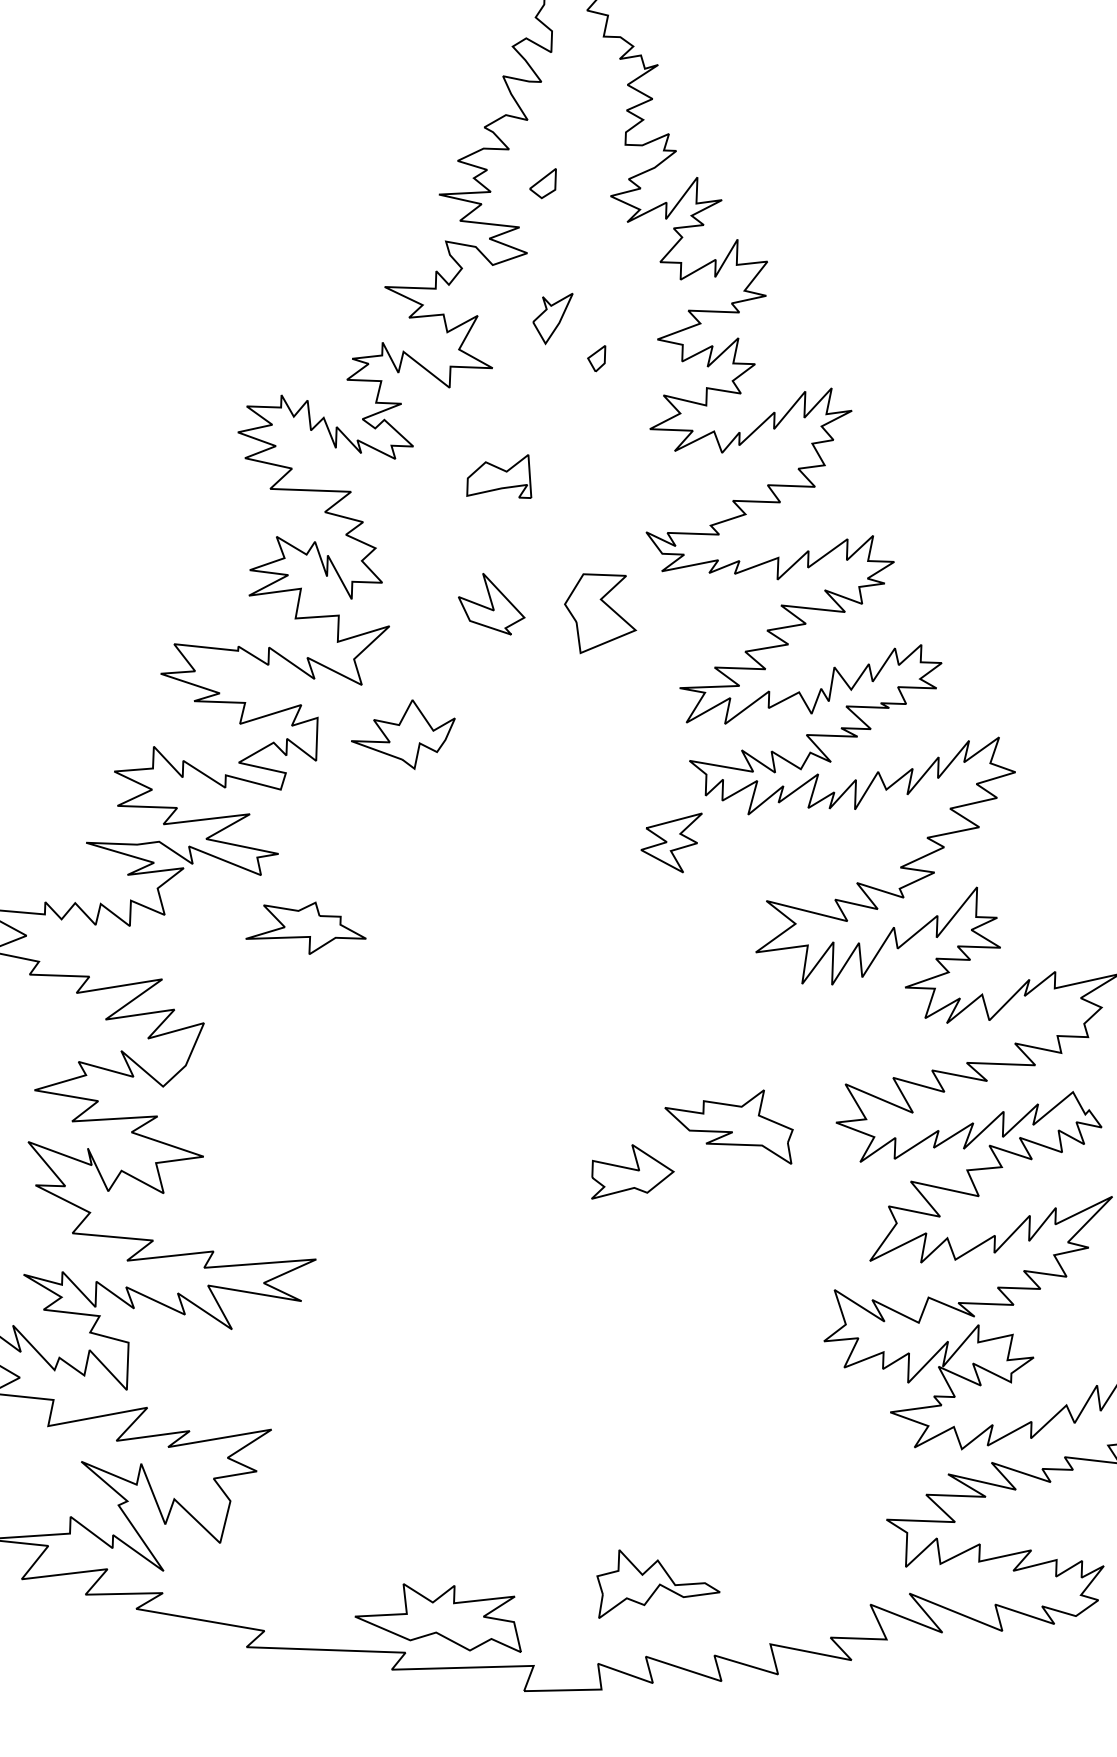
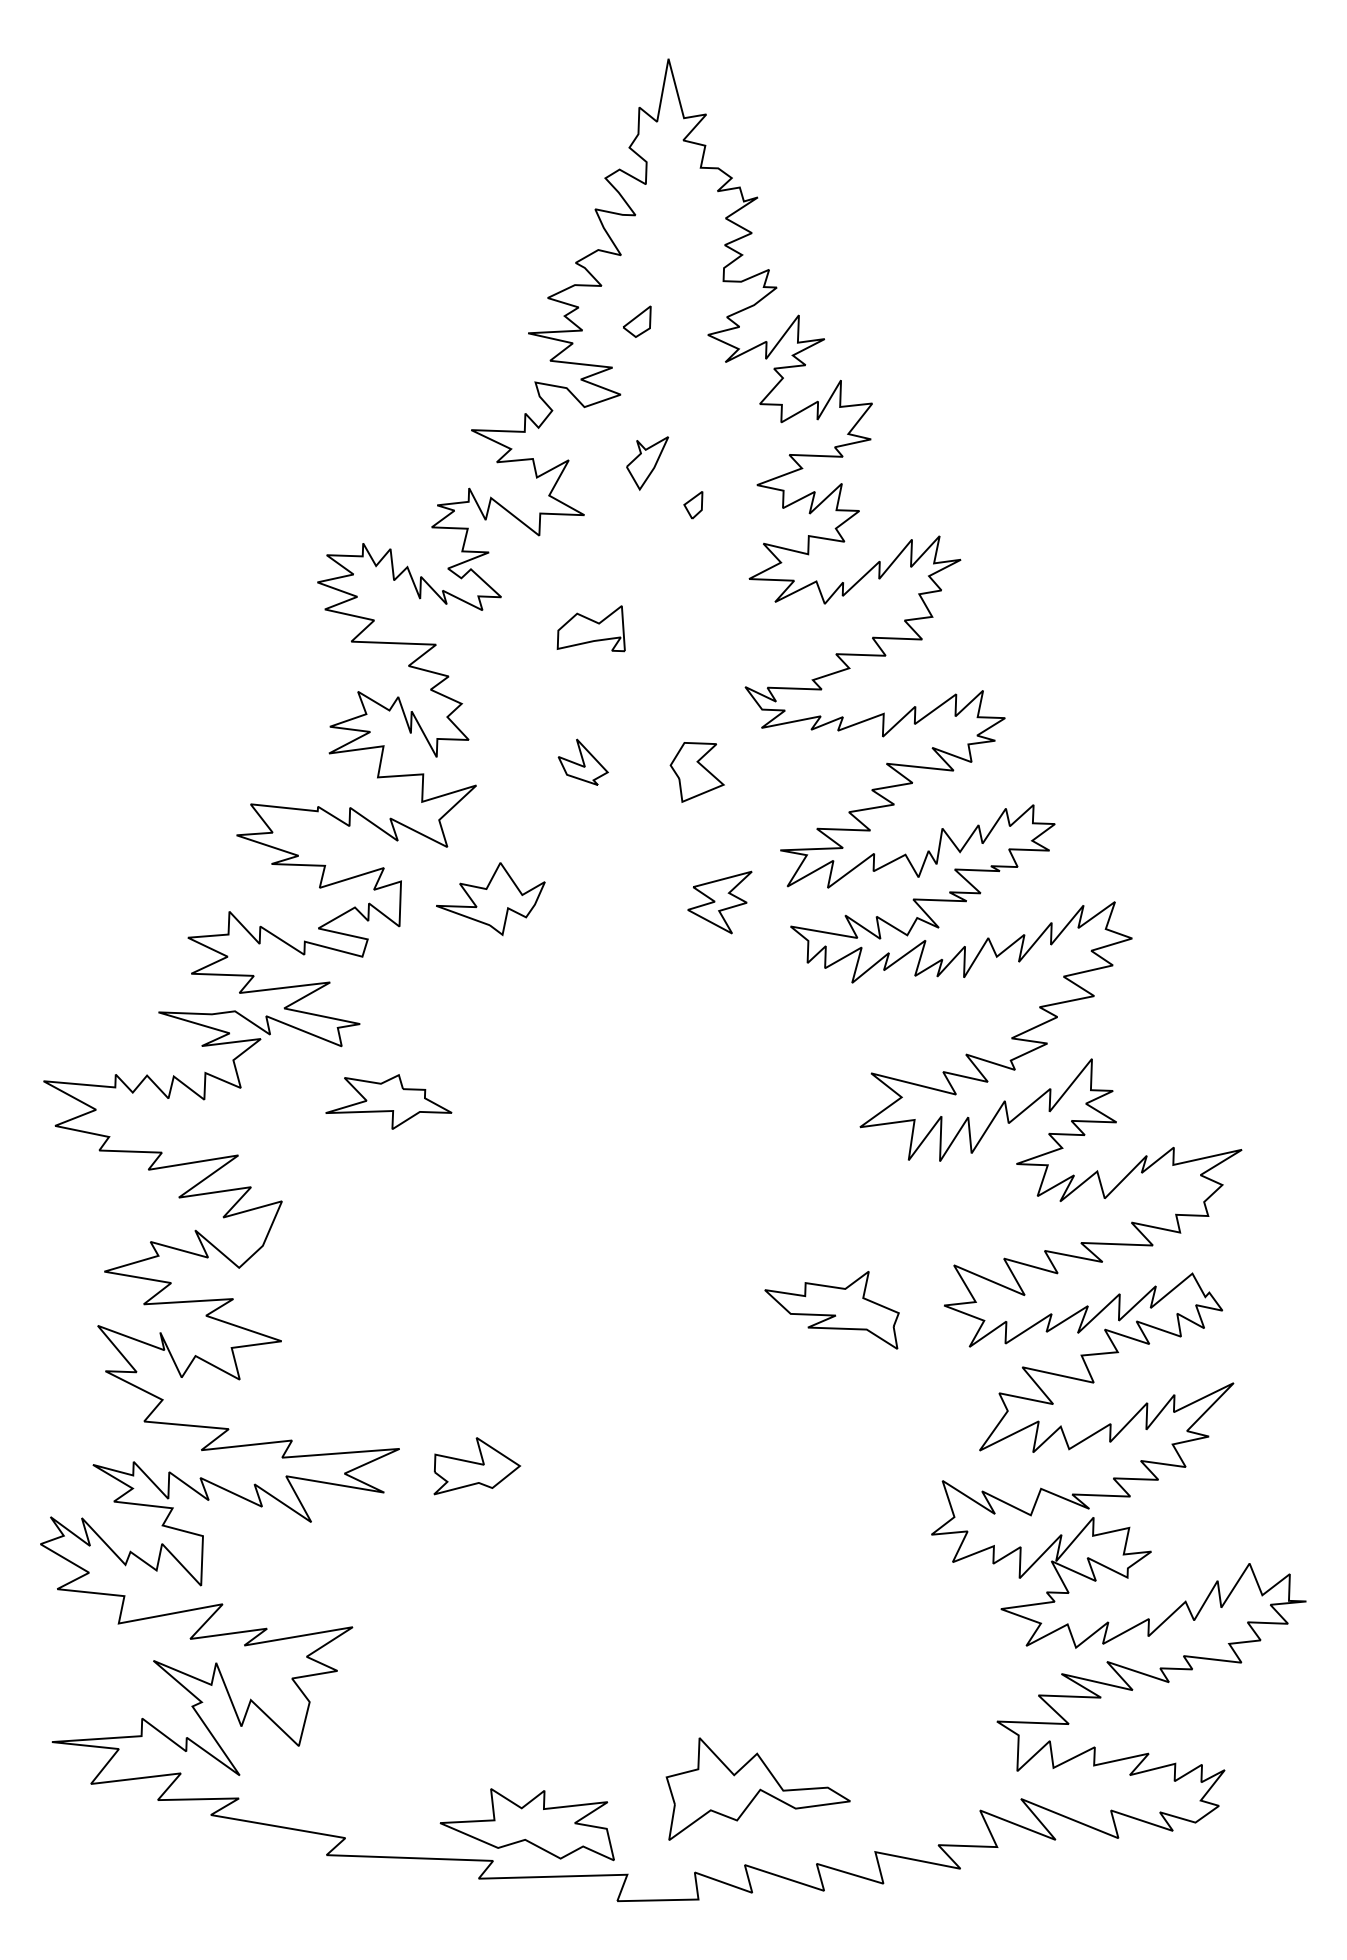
part: (490, 603) -> (582, 761), size x0.71
part: (599, 613) -> (696, 772), size x0.71
part: (671, 842) -> (719, 902), moved
part: (632, 1172) -> (476, 1466), moved
part: (657, 1583) -> (757, 1788), size x1.43

